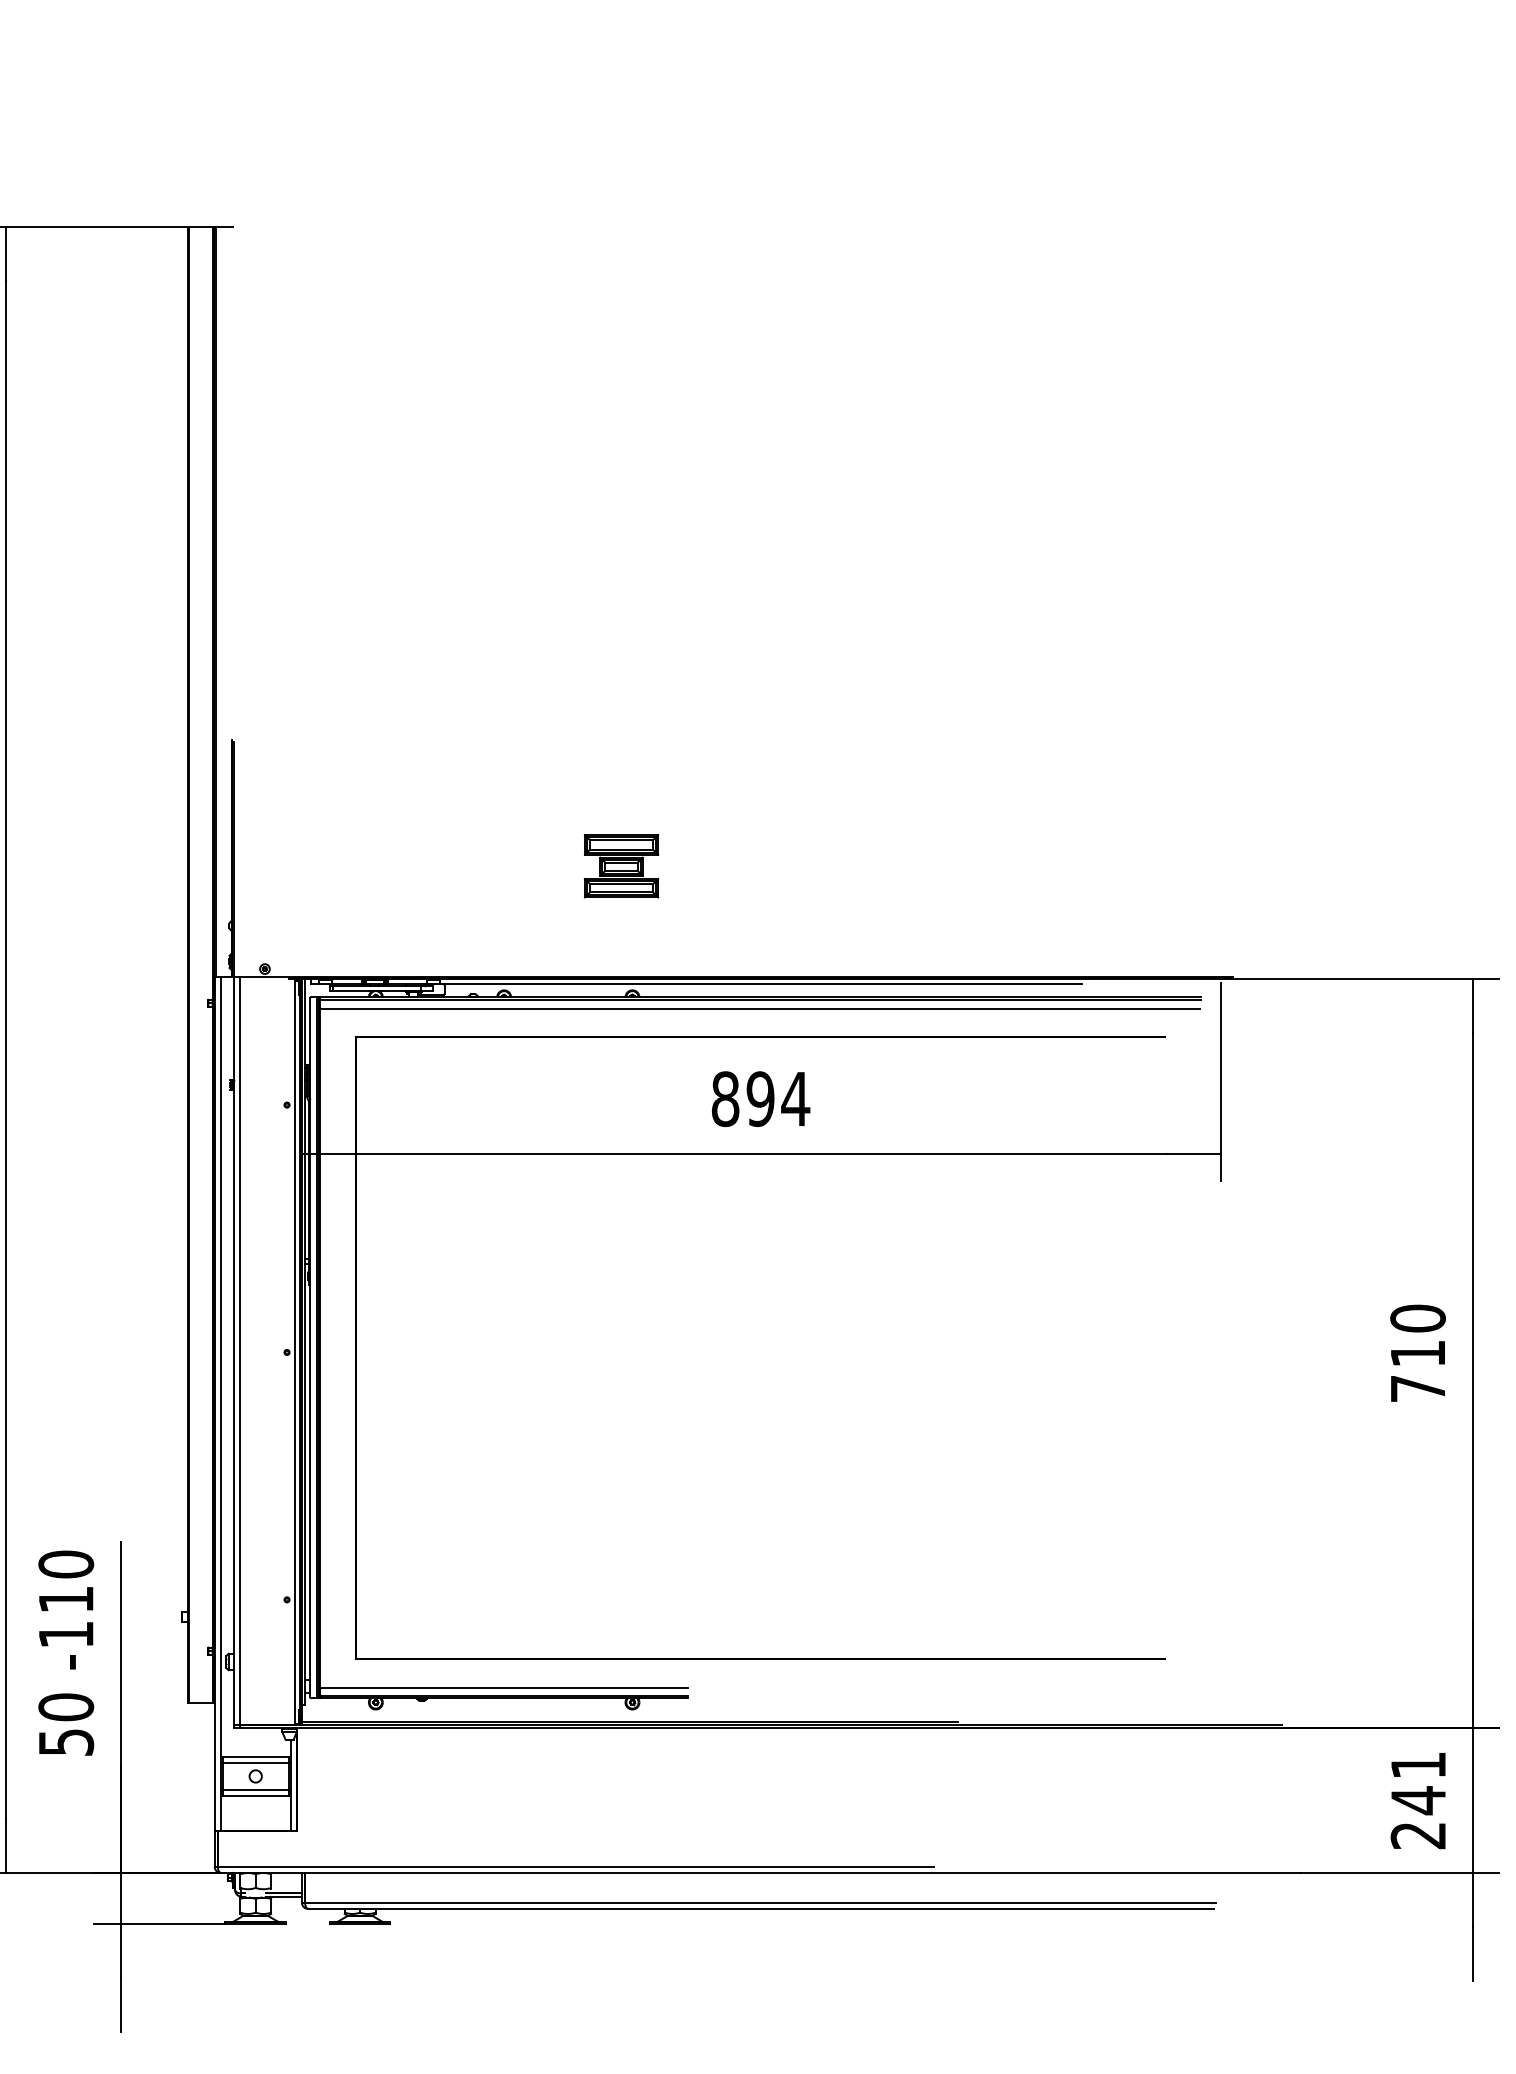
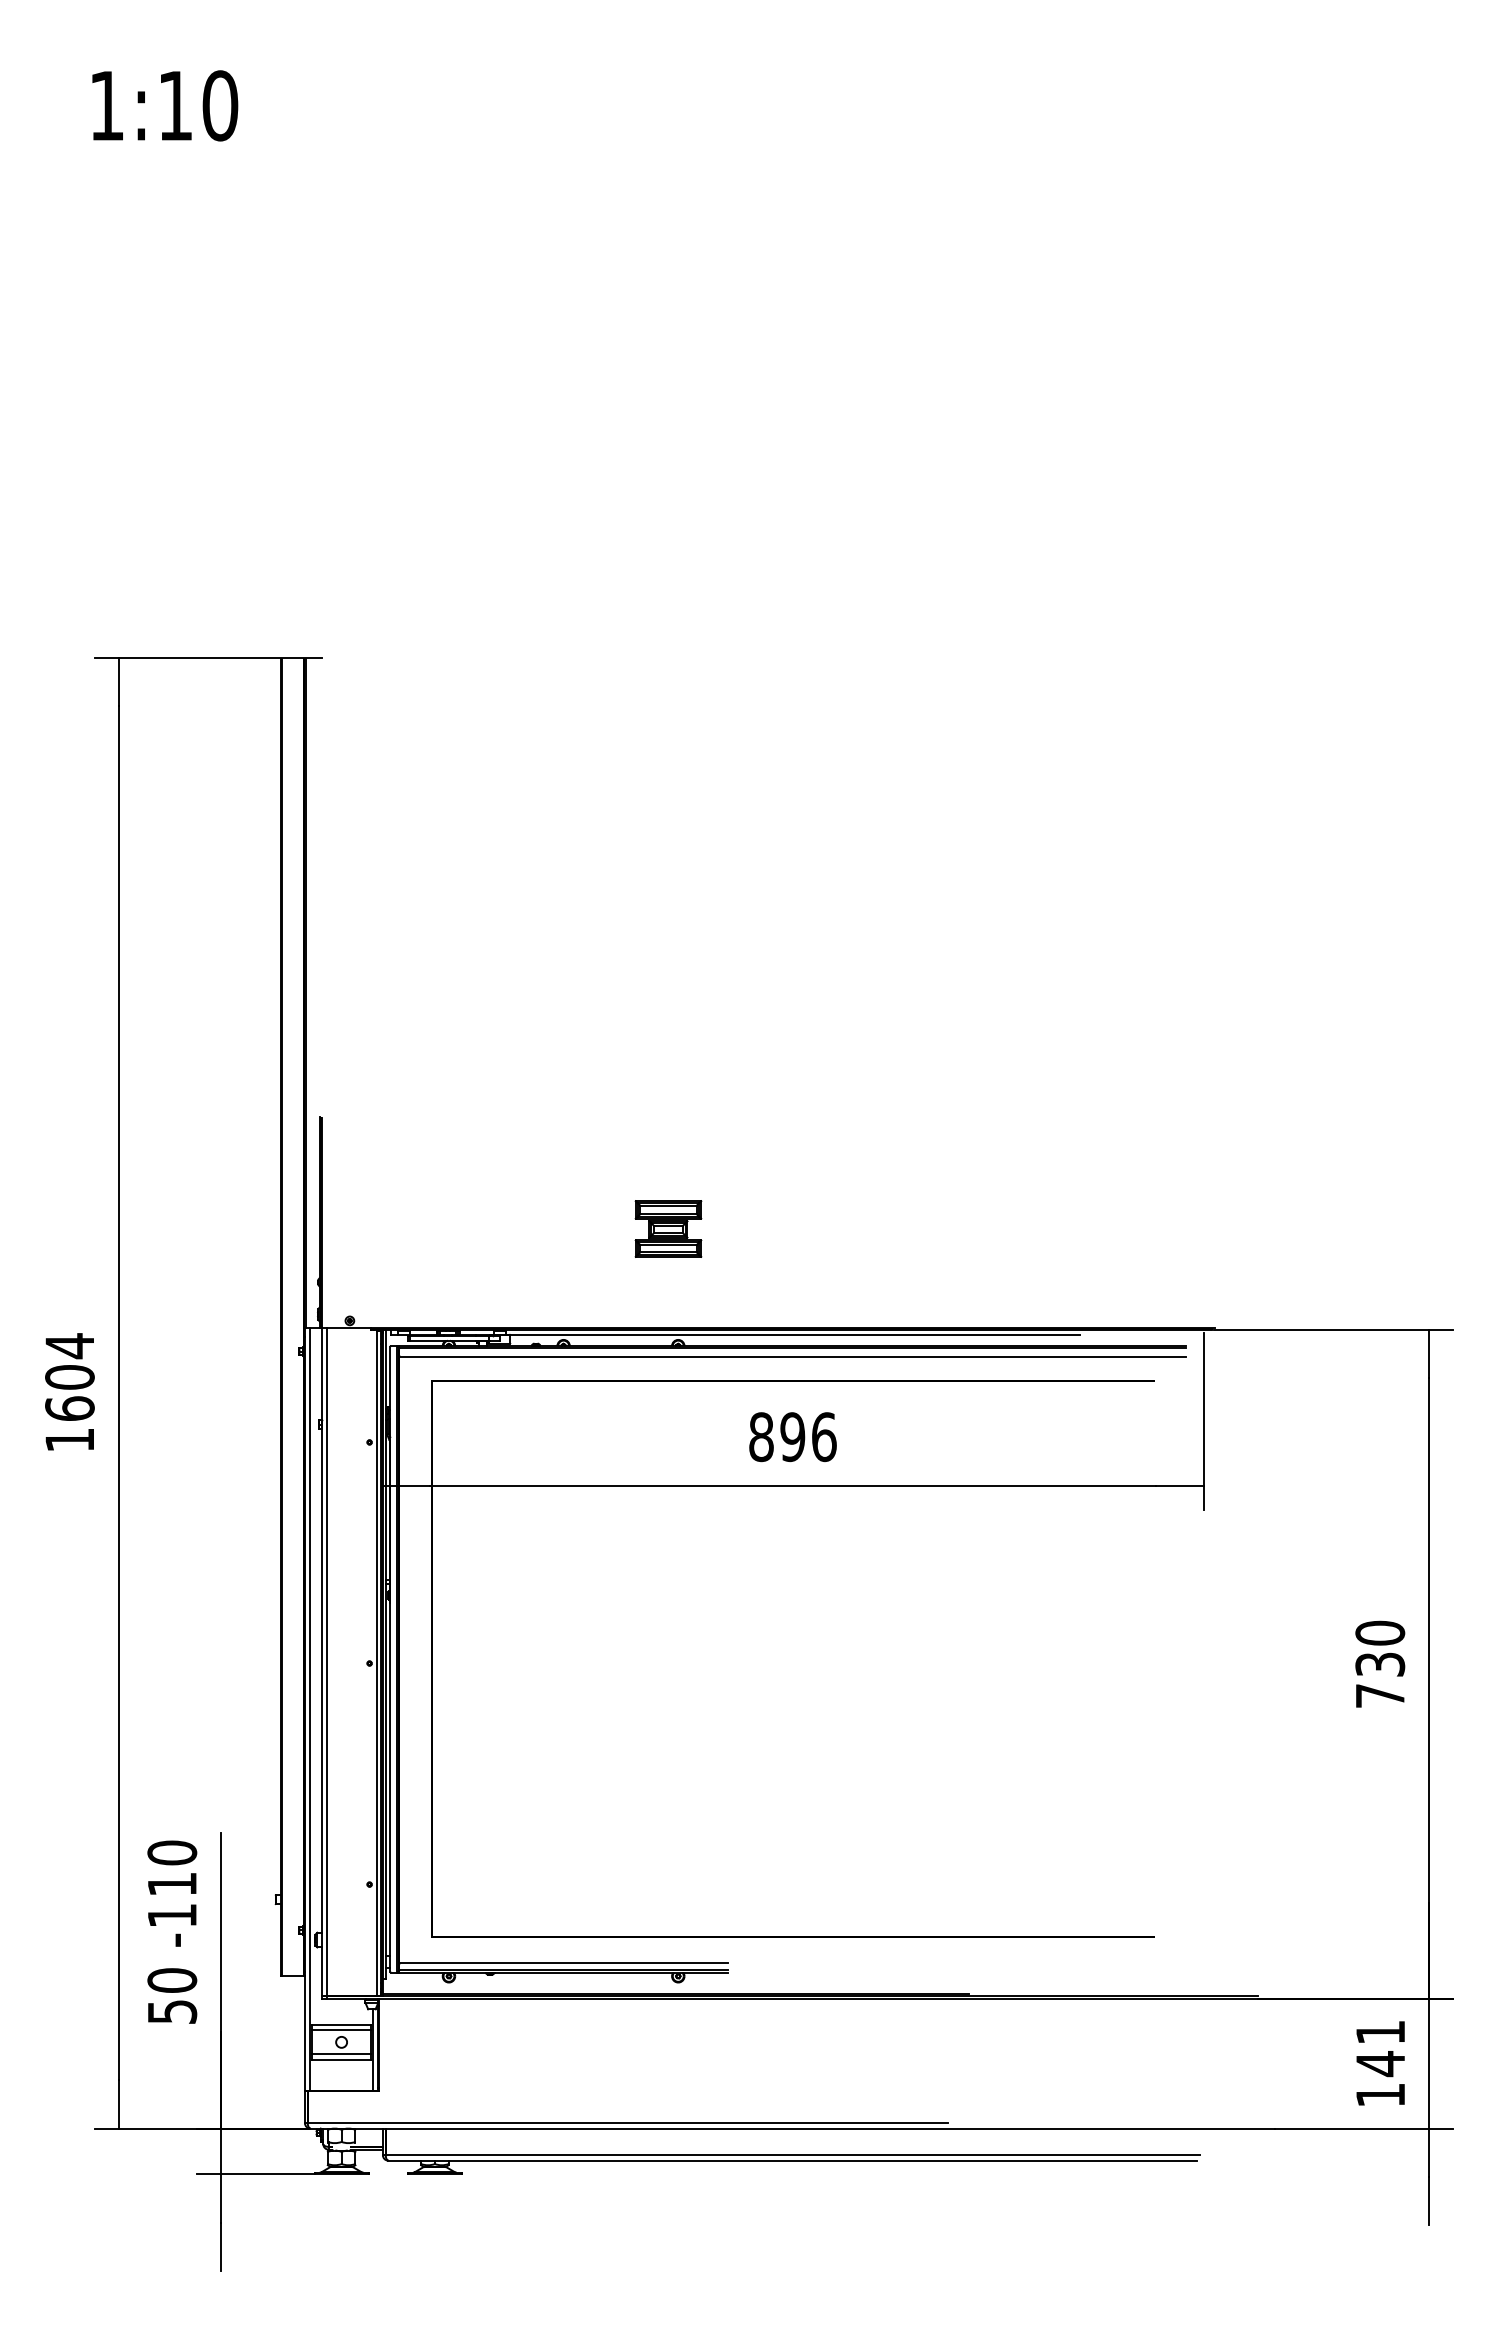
text: (796, 1099) -> (824, 1437), 894 -> 896
text: (1418, 1353) -> (1380, 1664), 710 -> 730
text: (1417, 1835) -> (1379, 2095), 241 -> 141

